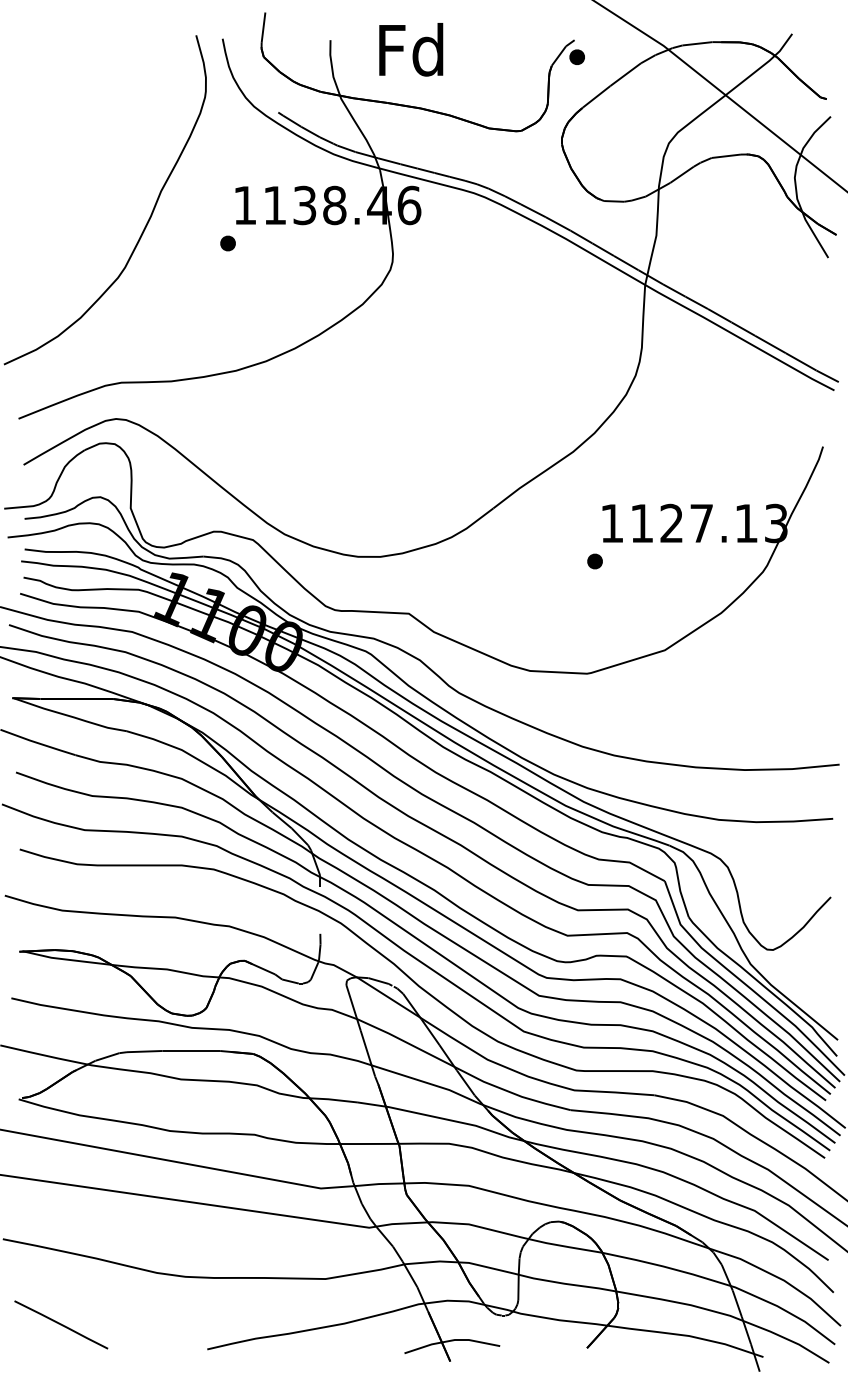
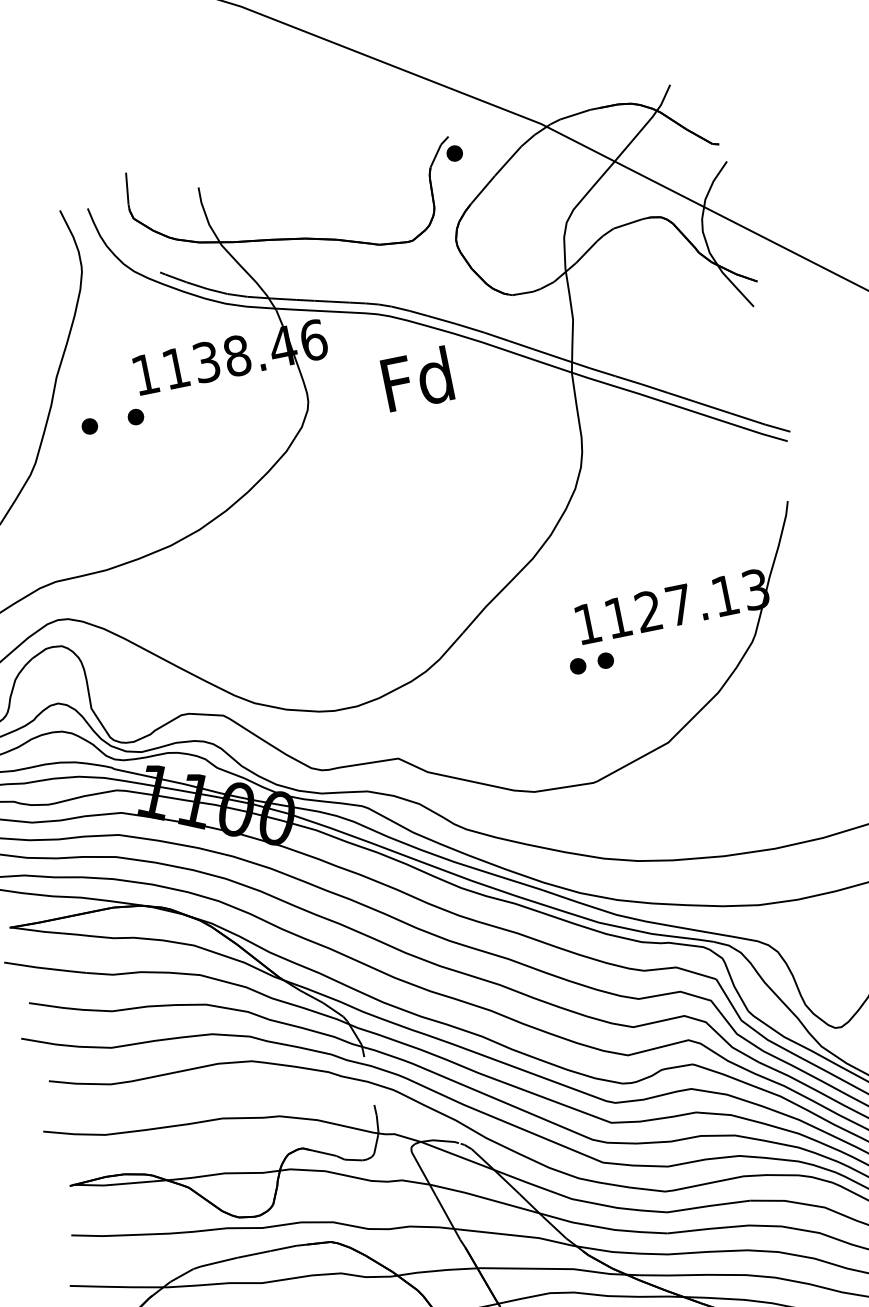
text: (411, 49) -> (417, 378), moved
part: (182, 243) -> (89, 426), added
part: (621, 561) -> (605, 660), added

